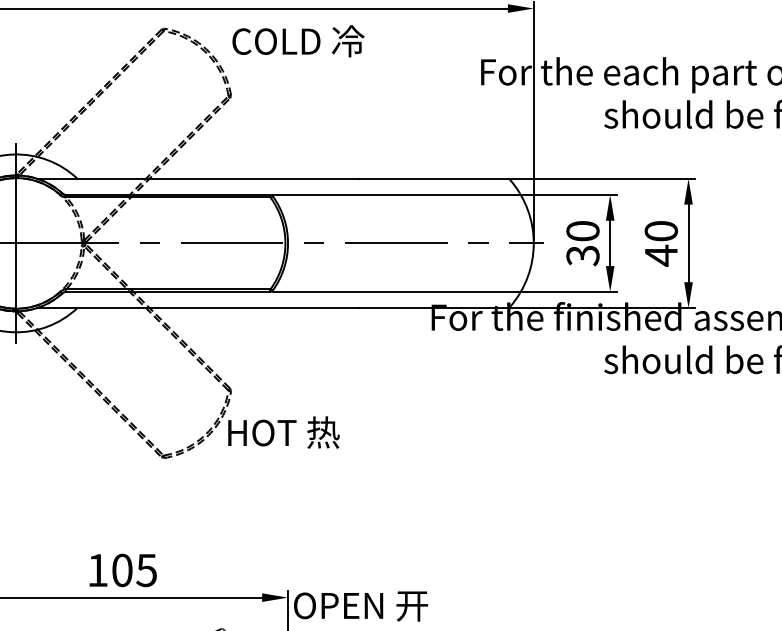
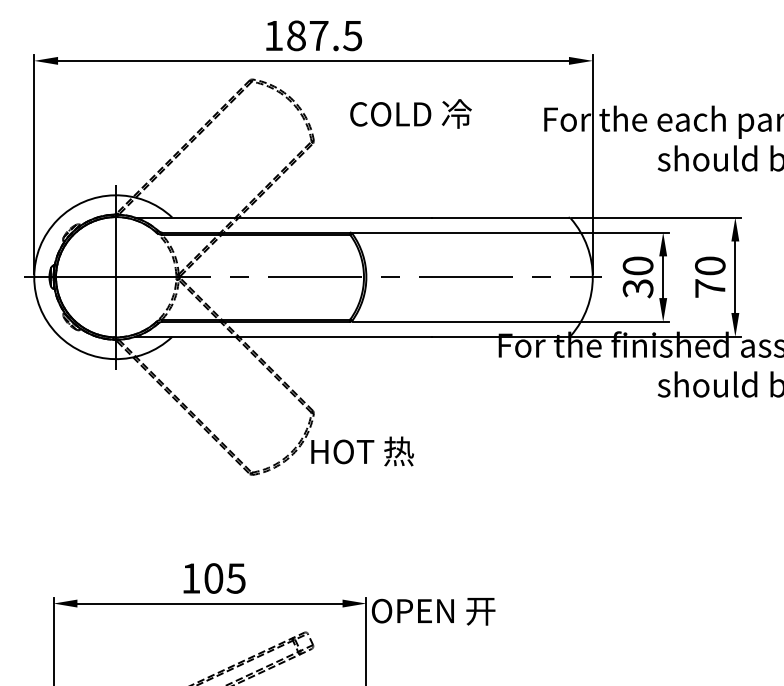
text: (297, 40) -> (410, 113), moved
text: (661, 255) -> (710, 288), 40 -> 70

